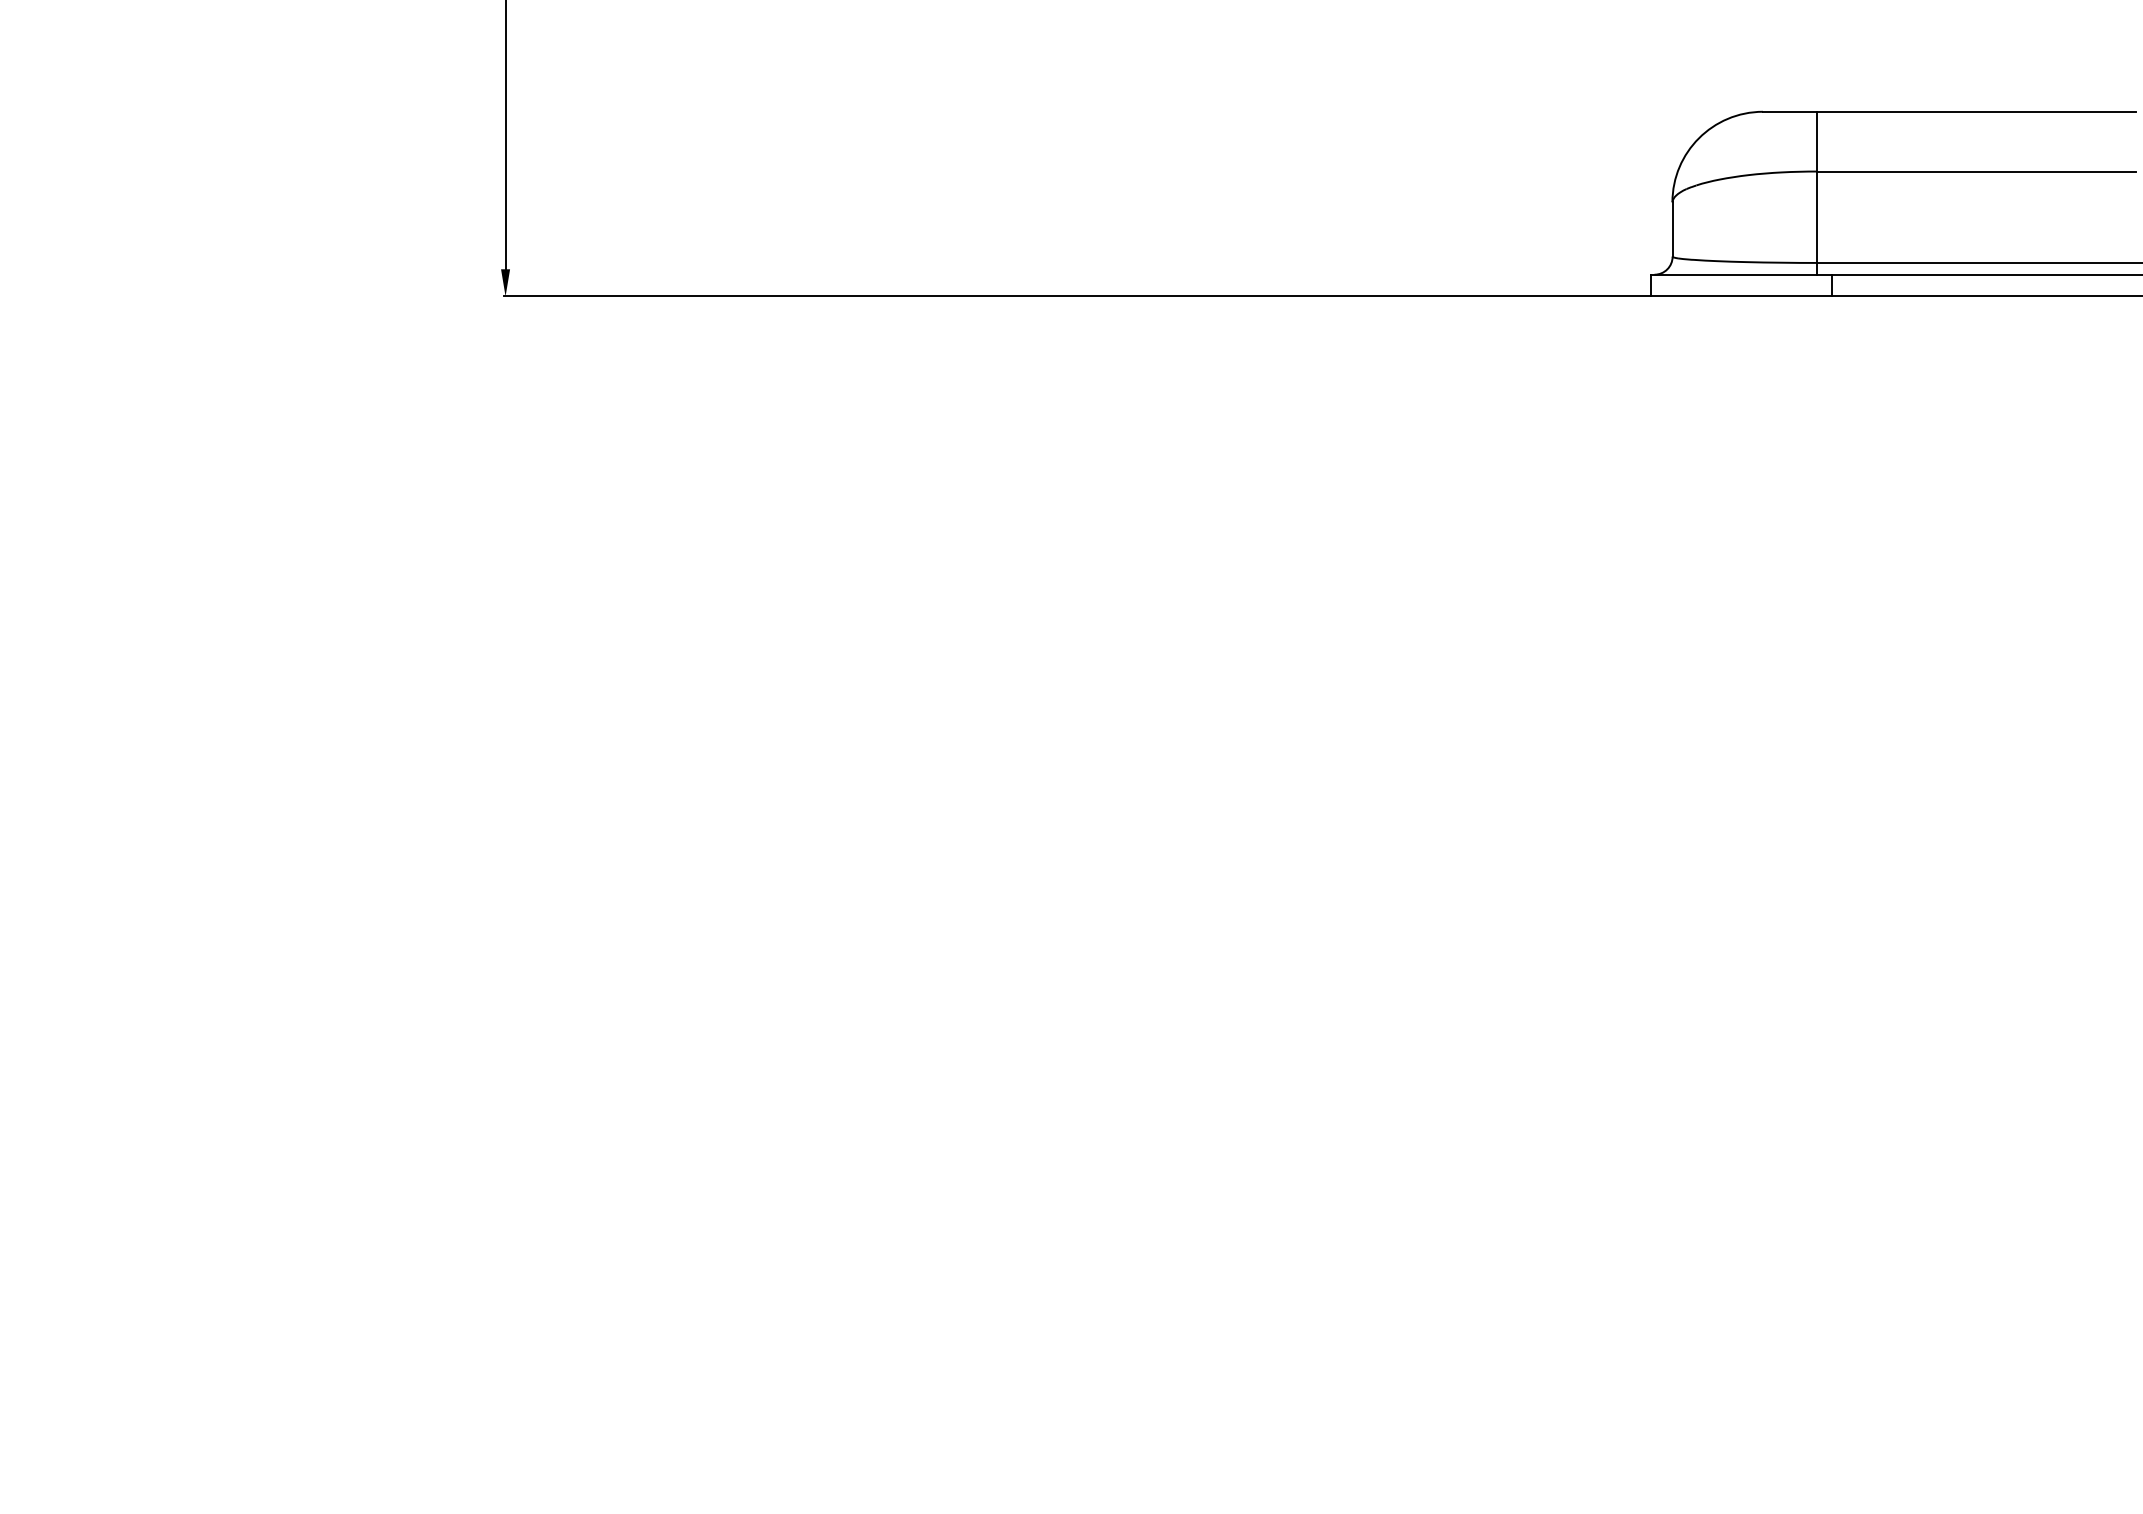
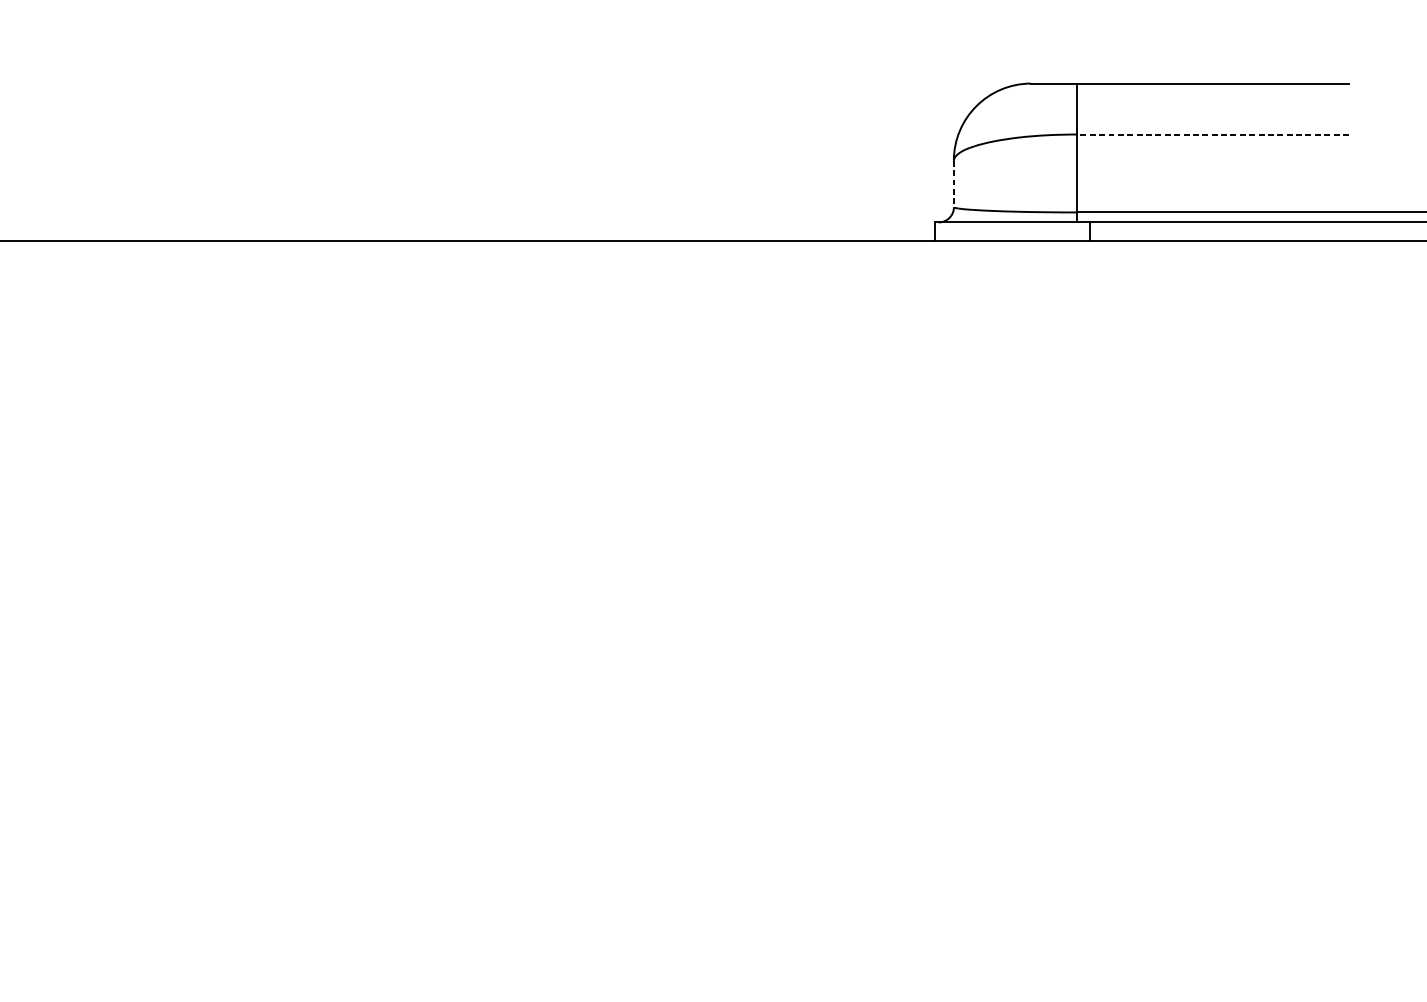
line: (1976, 171) -> (1213, 134), solid -> dashed
line: (1672, 229) -> (953, 183), solid -> dashed

